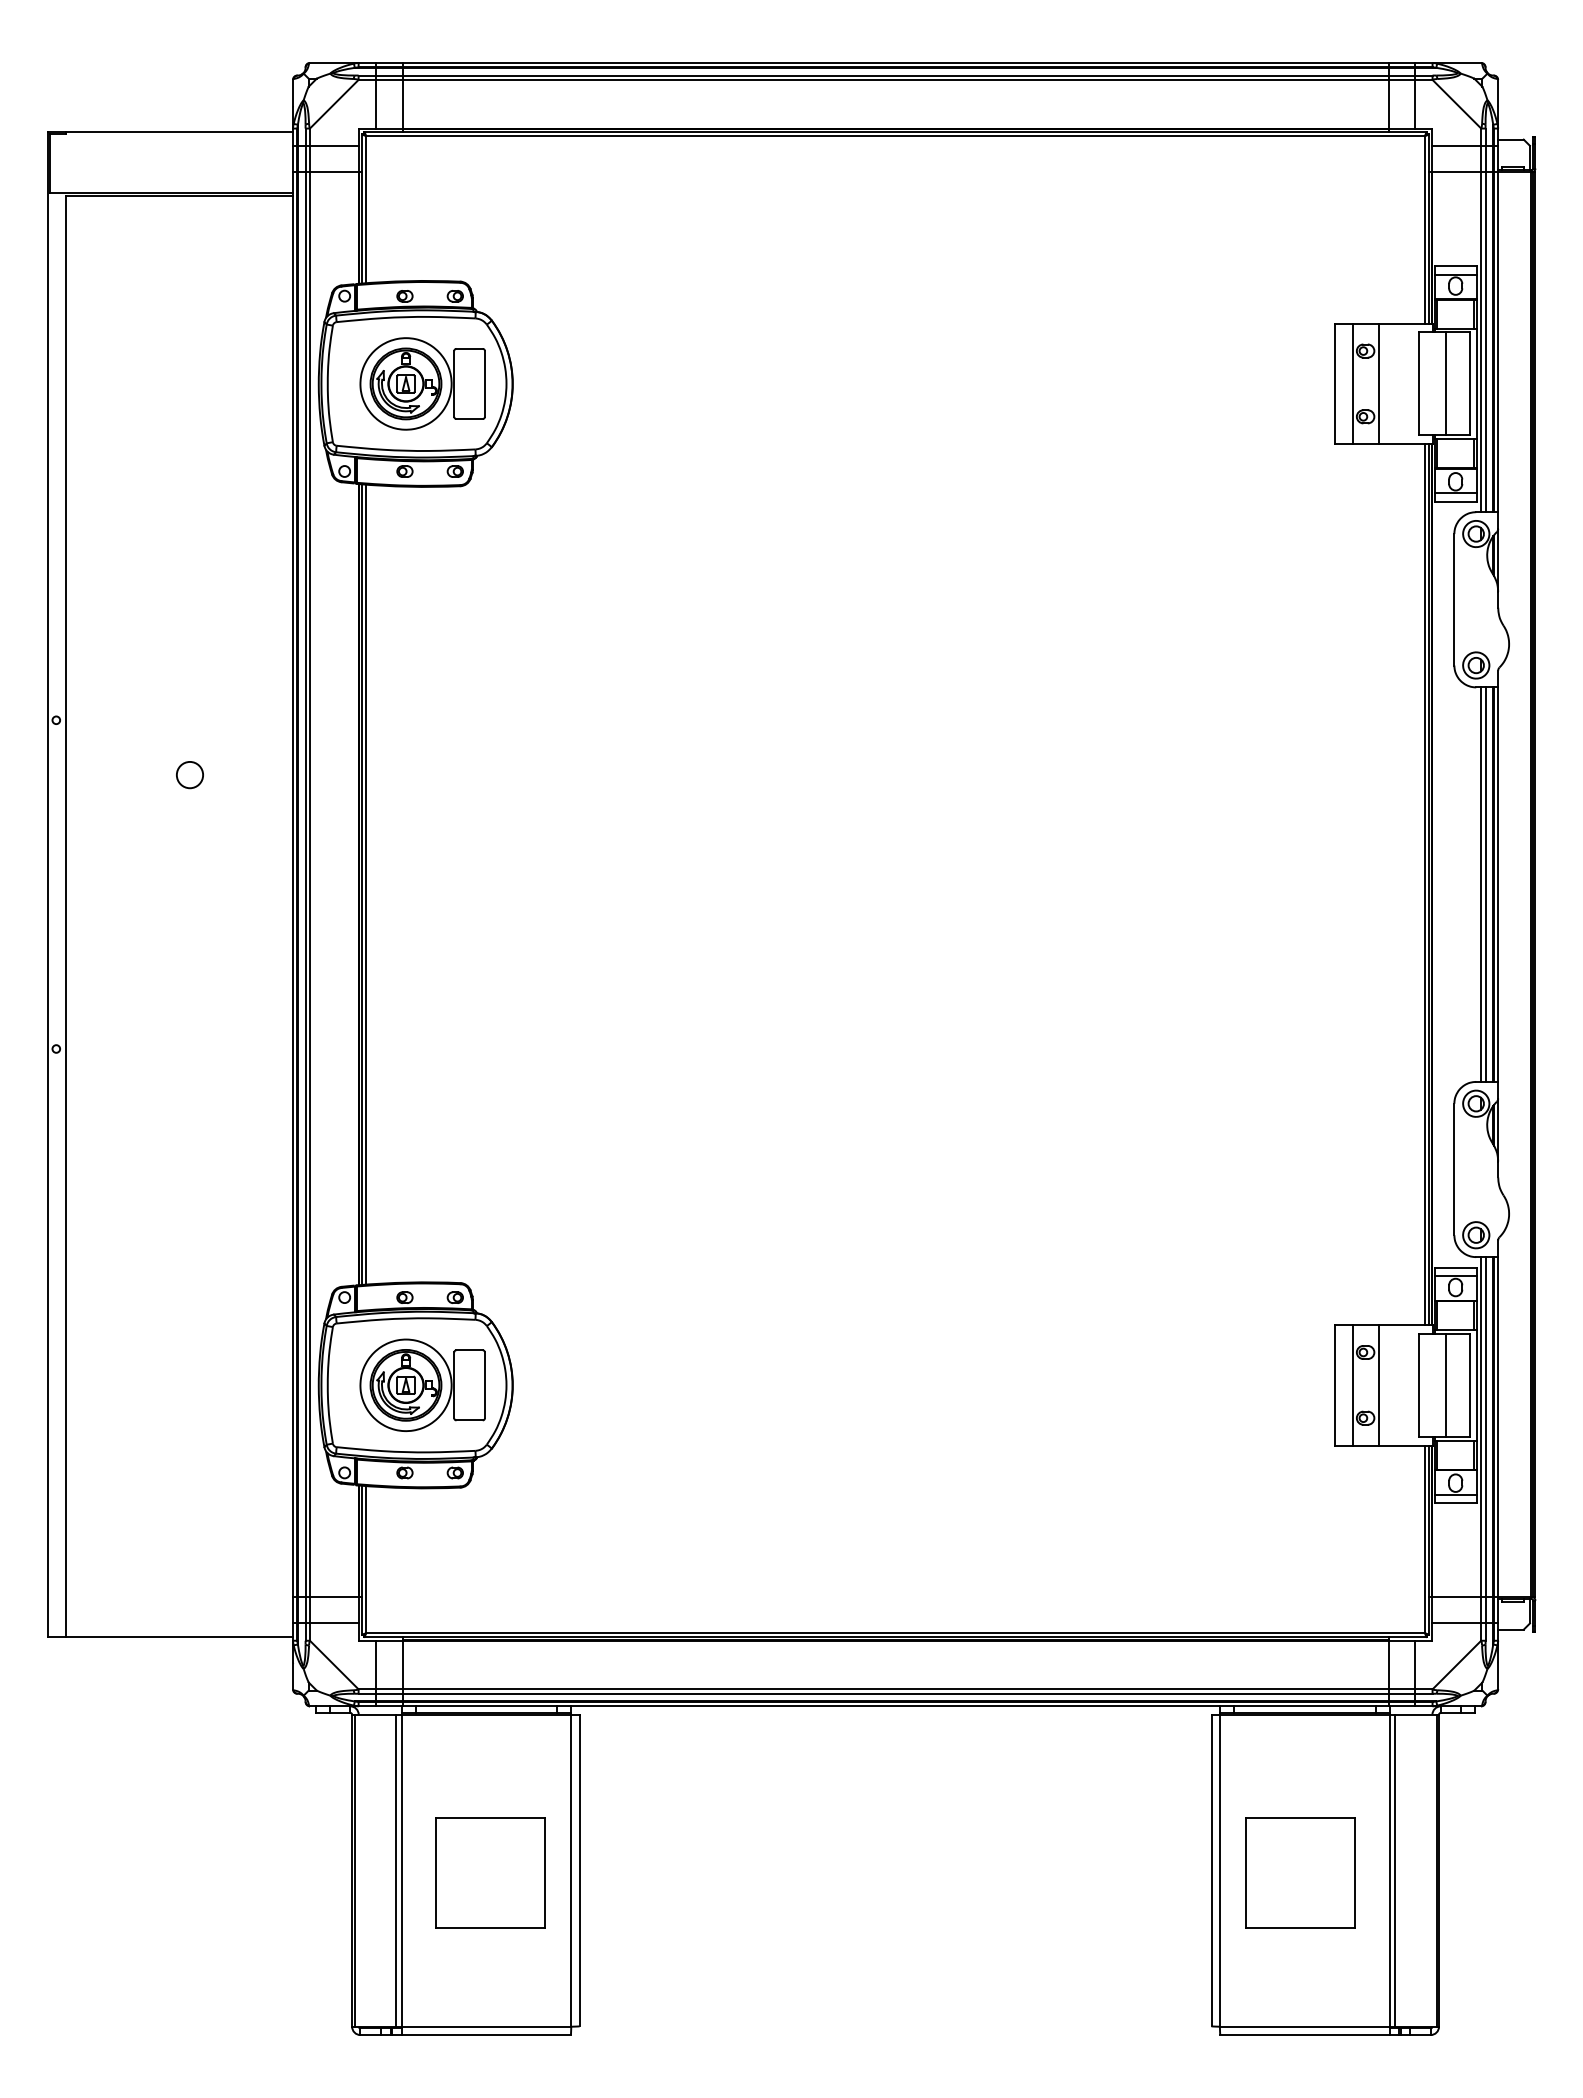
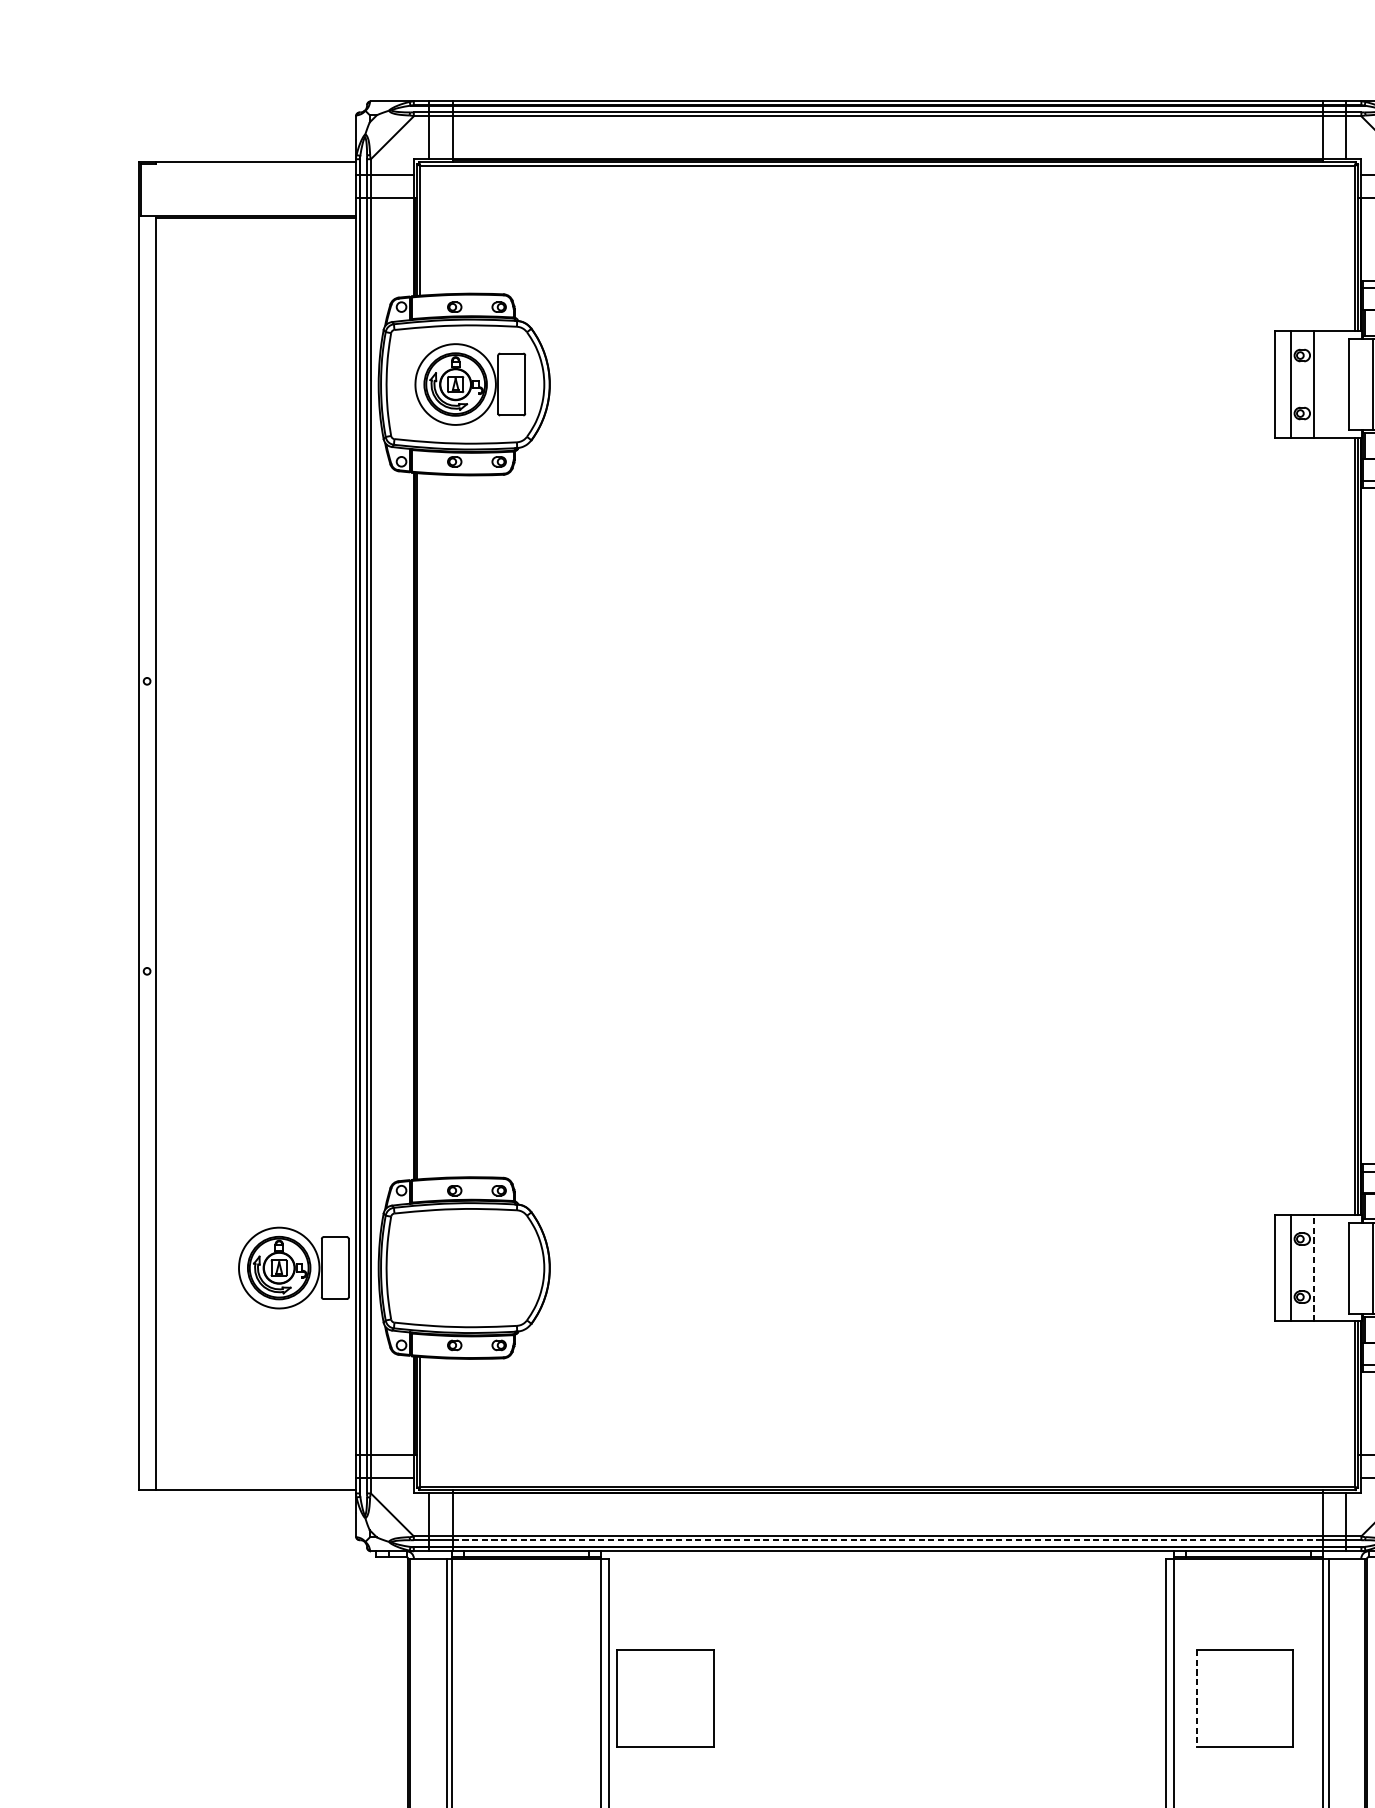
circle: (189, 775) -> (264, 730), removed
line: (365, 884) -> (419, 826), removed
part: (422, 1384) -> (293, 1267), moved
line: (1379, 1384) -> (1314, 1267), solid -> dashed
line: (895, 1693) -> (887, 1539), solid -> dashed
part: (490, 1872) -> (665, 1697), moved
line: (1245, 1872) -> (1196, 1697), solid -> dashed

